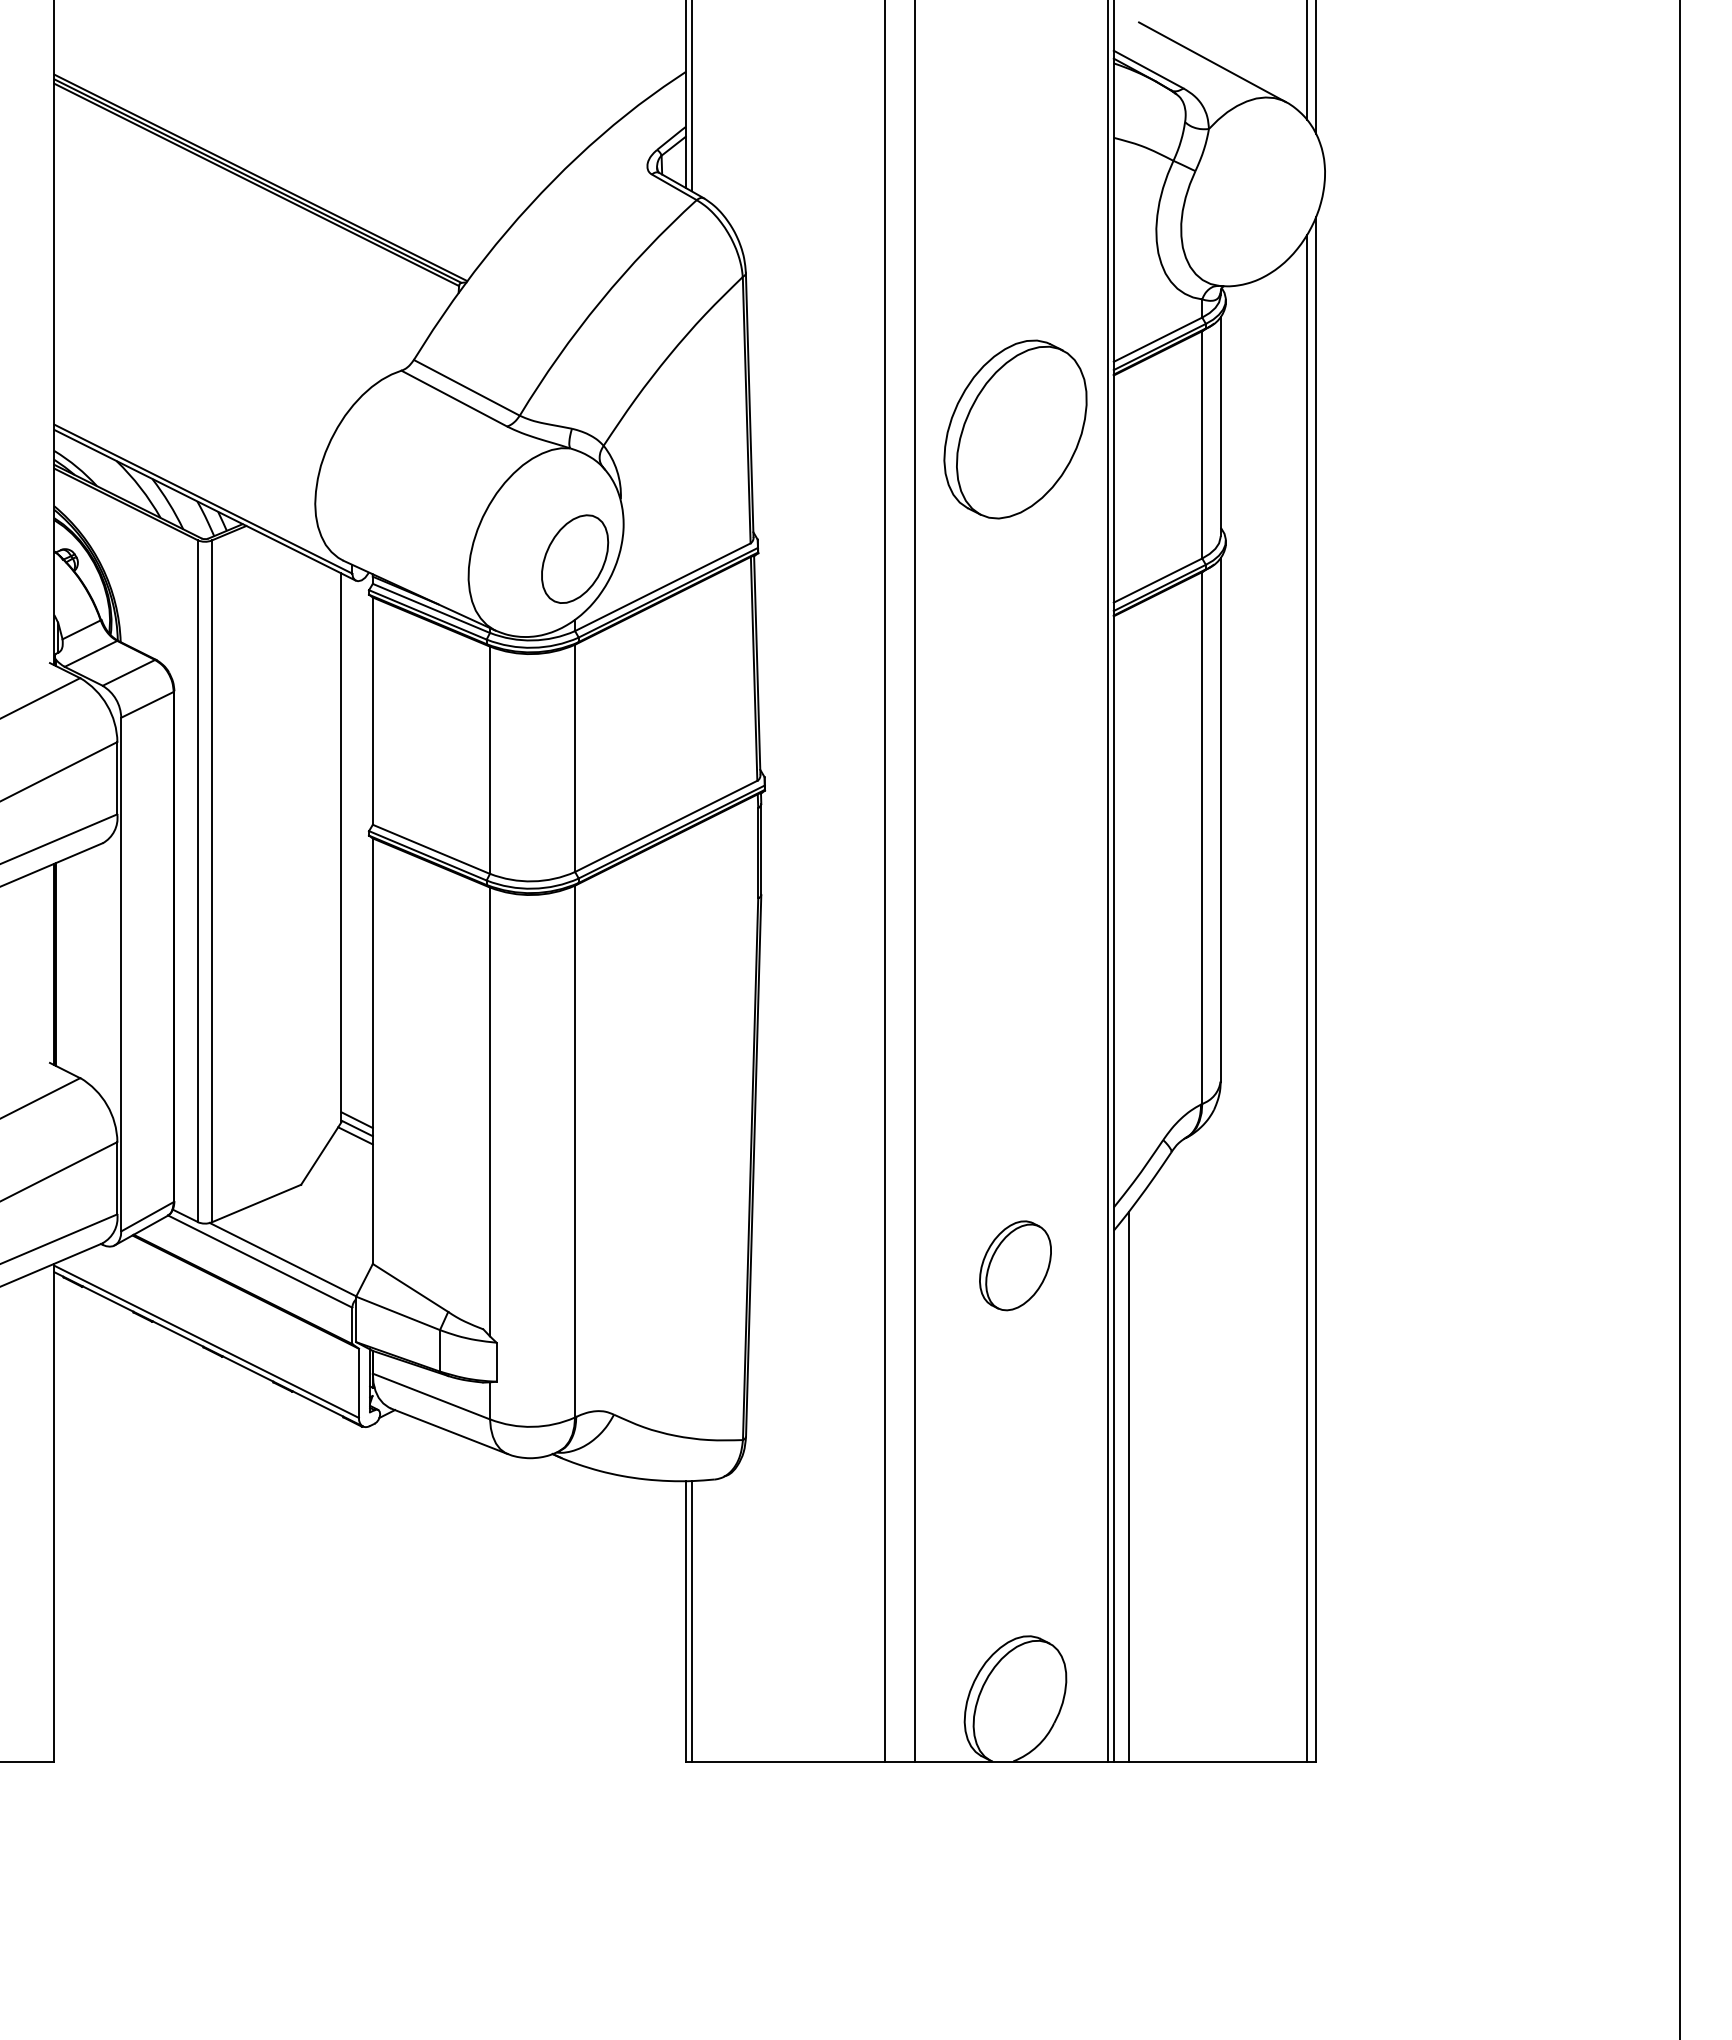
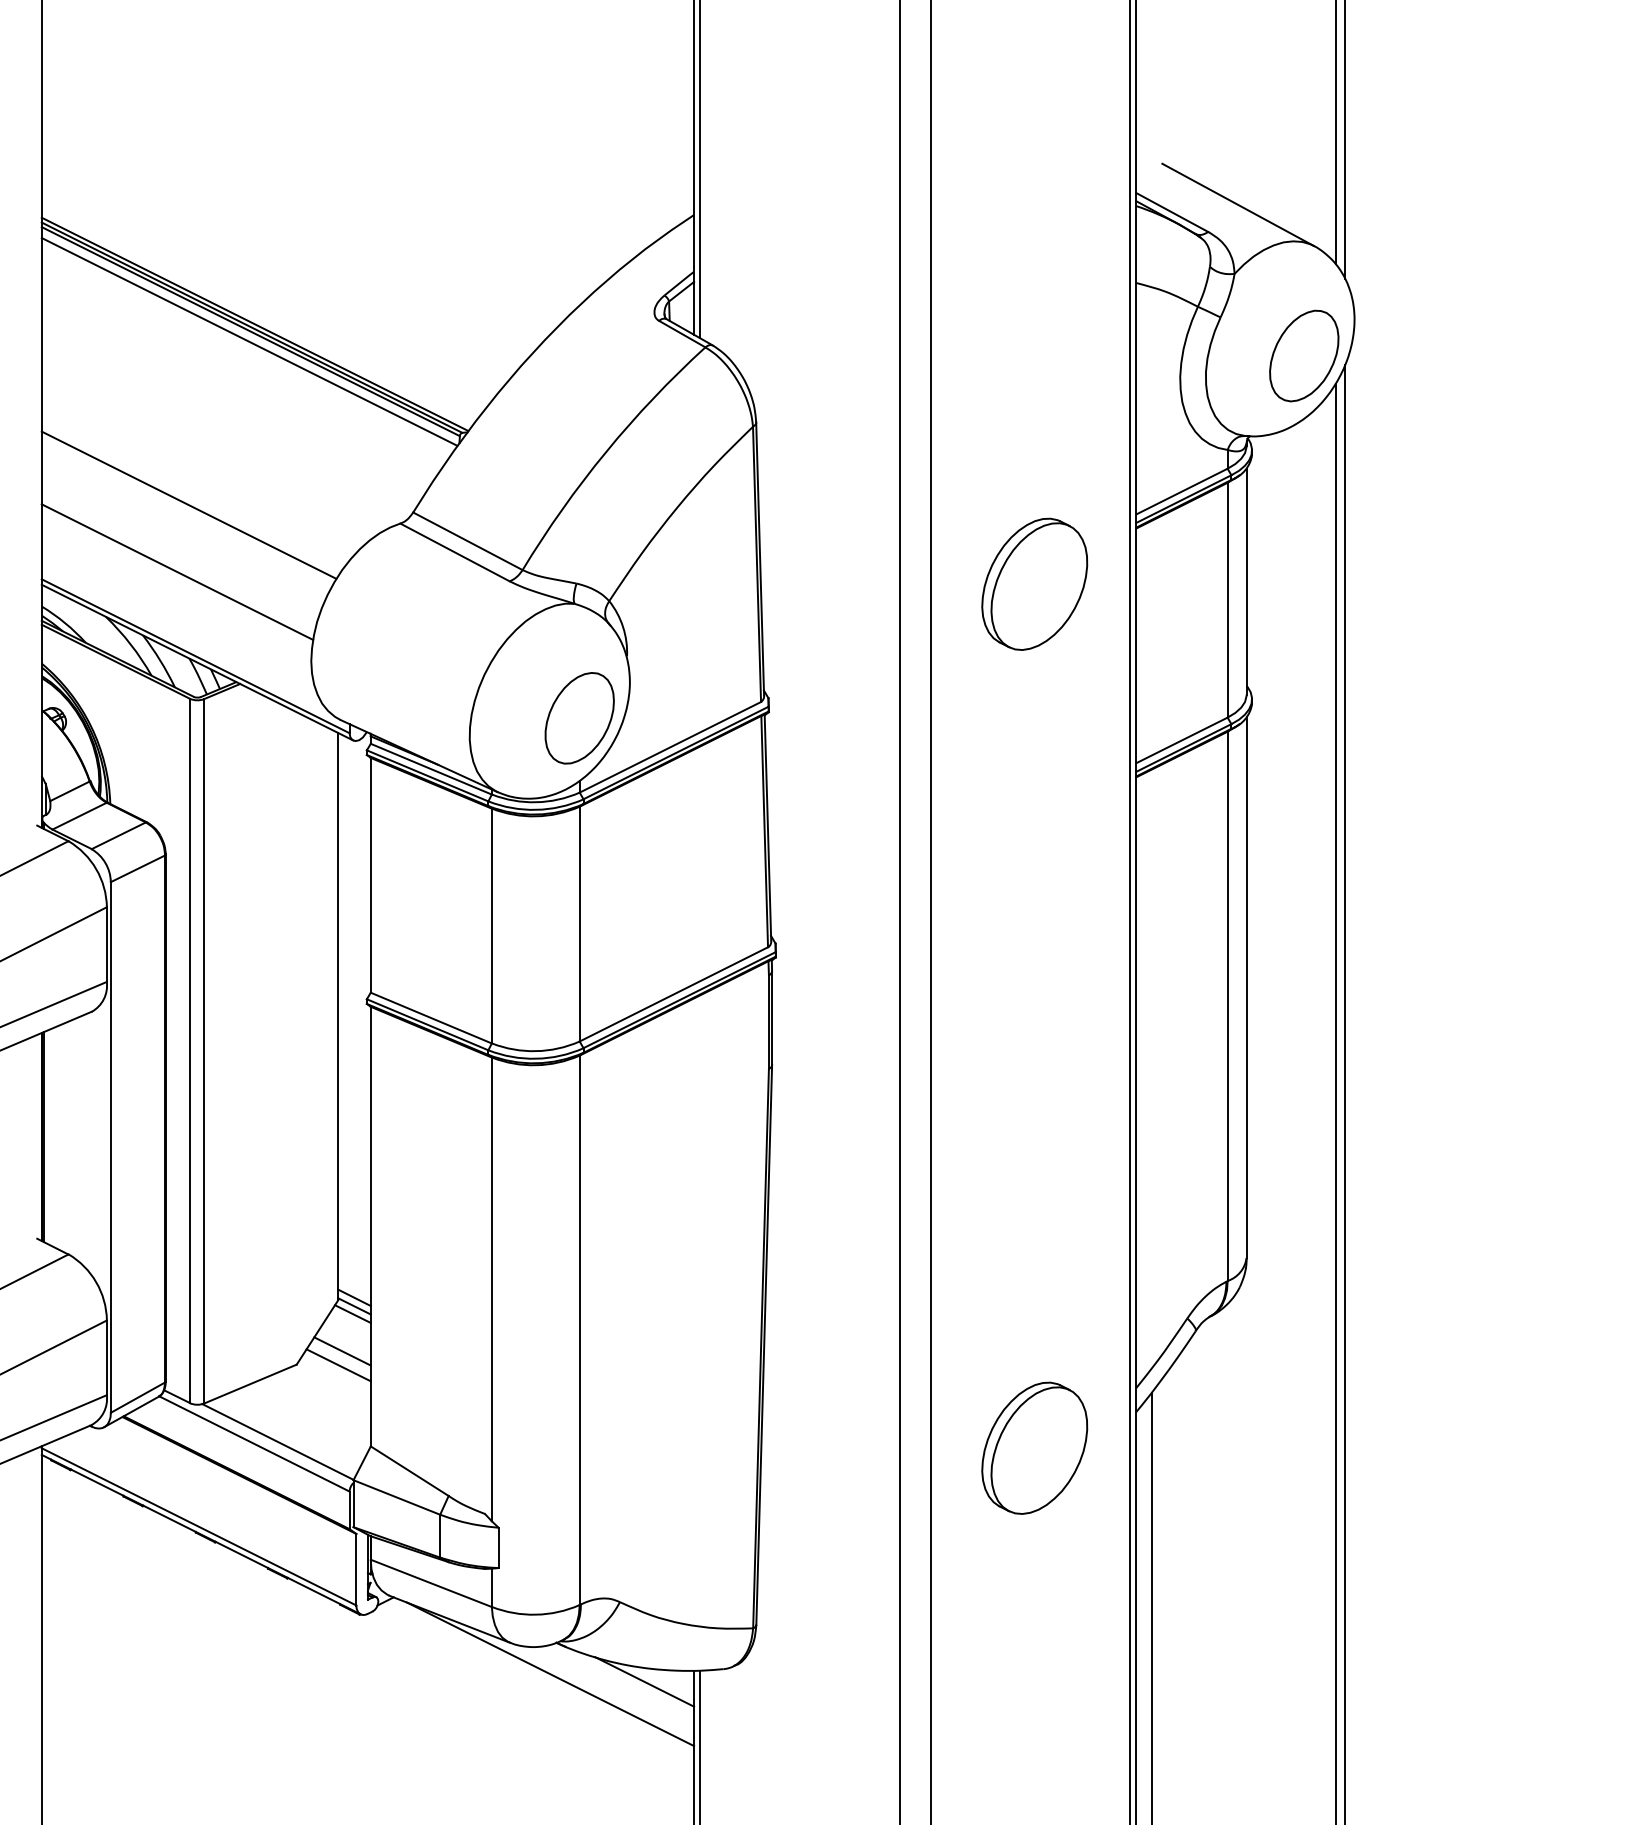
line: (255, 194) -> (249, 341), added
part: (1276, 208) -> (1304, 356), added
line: (196, 352) -> (188, 504), added
line: (185, 417) -> (177, 571), added
part: (1015, 429) -> (1034, 584), size x0.71
line: (345, 1171) -> (342, 1350), added
line: (341, 1184) -> (338, 1364), added
part: (1015, 1265) -> (1034, 1448), size x1.43
line: (546, 1484) -> (550, 1674), added
line: (637, 1491) -> (644, 1681), added

